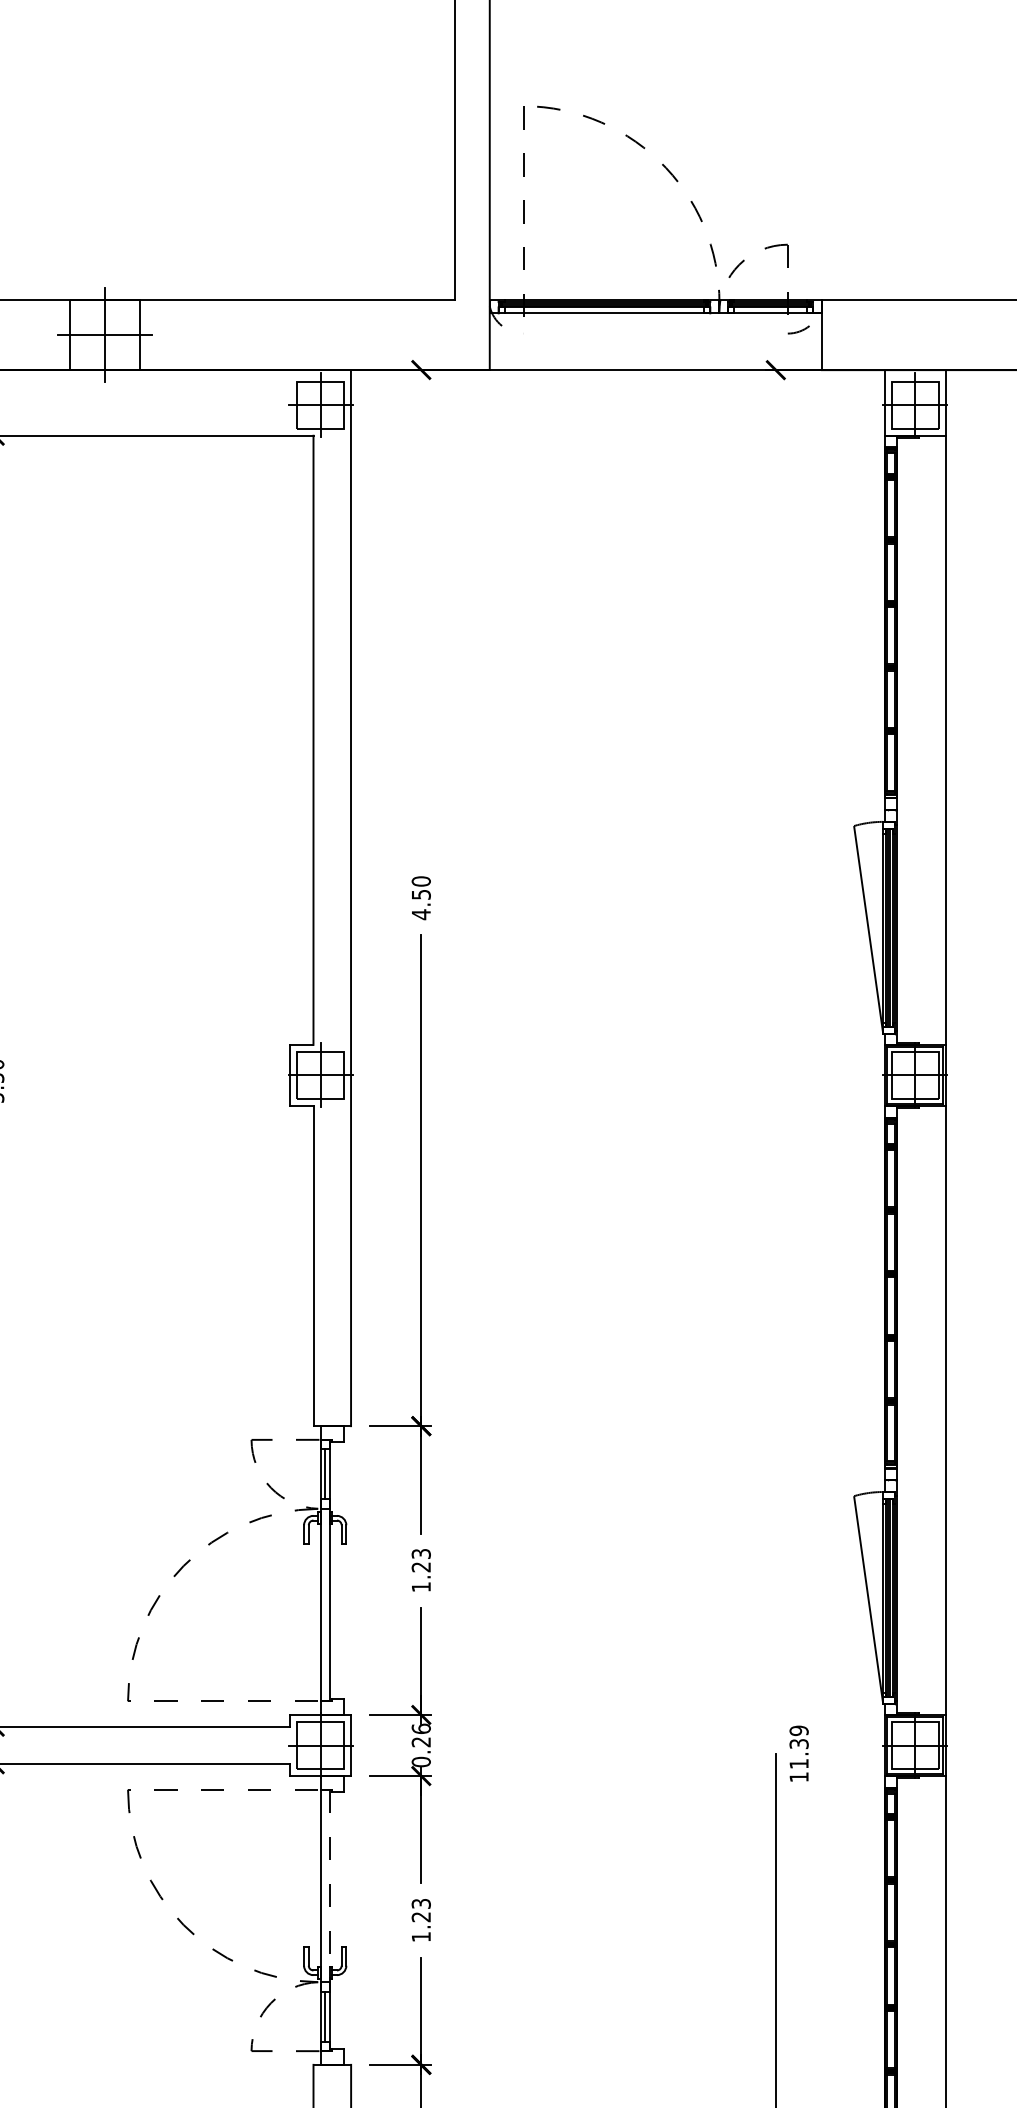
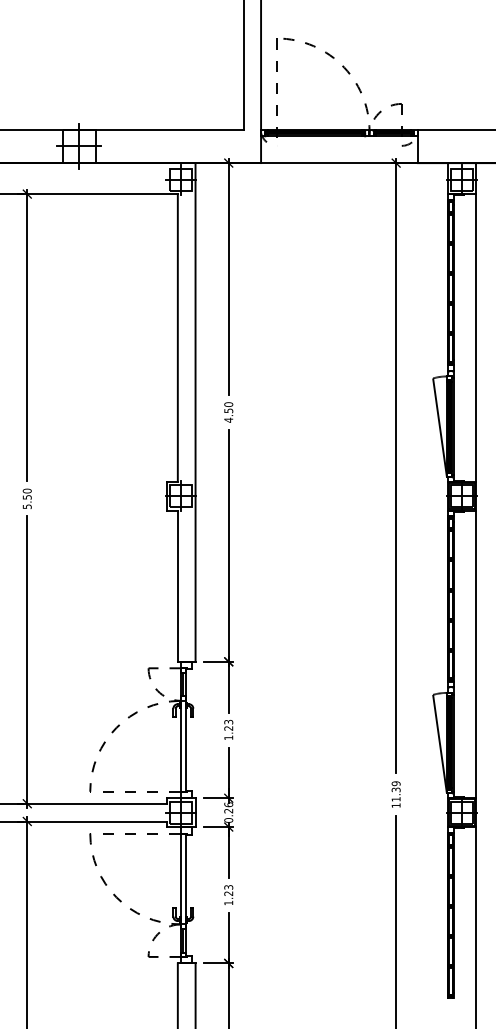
line: (420, 610) -> (228, 276), added
line: (776, 1010) -> (396, 465), added
text: (797, 1753) -> (395, 794), moved
line: (329, 1887) -> (185, 879), dashed -> solid

